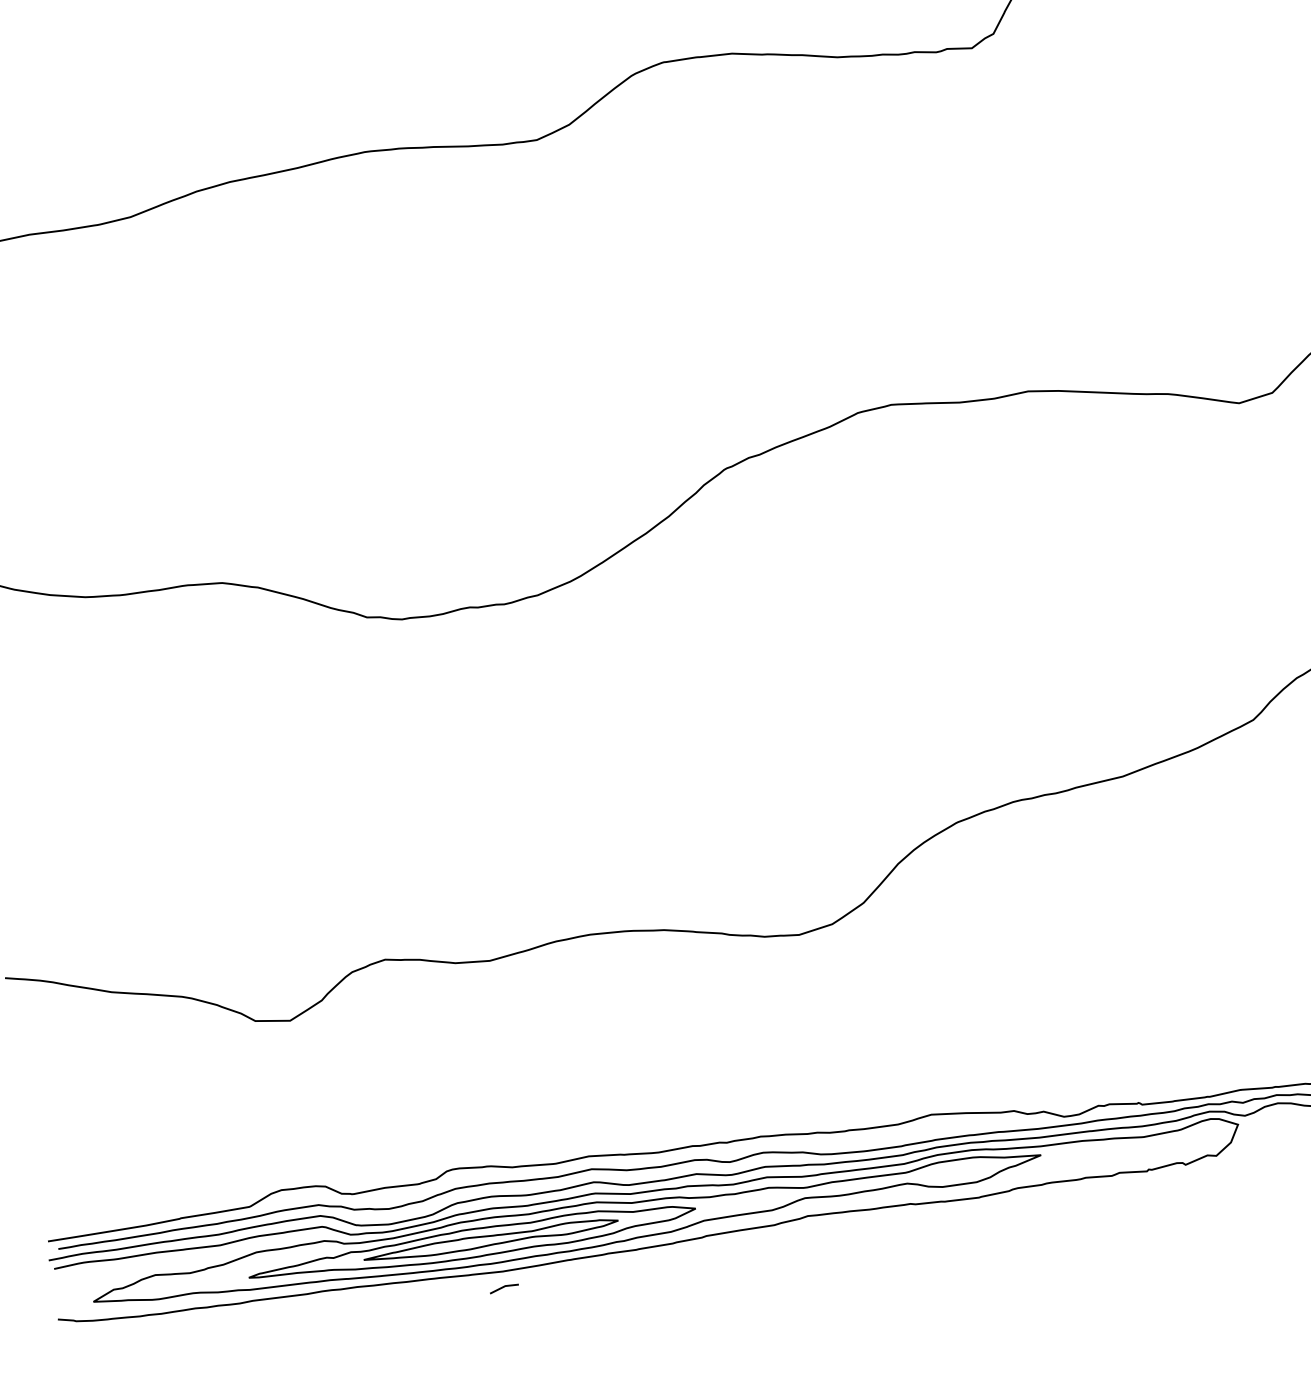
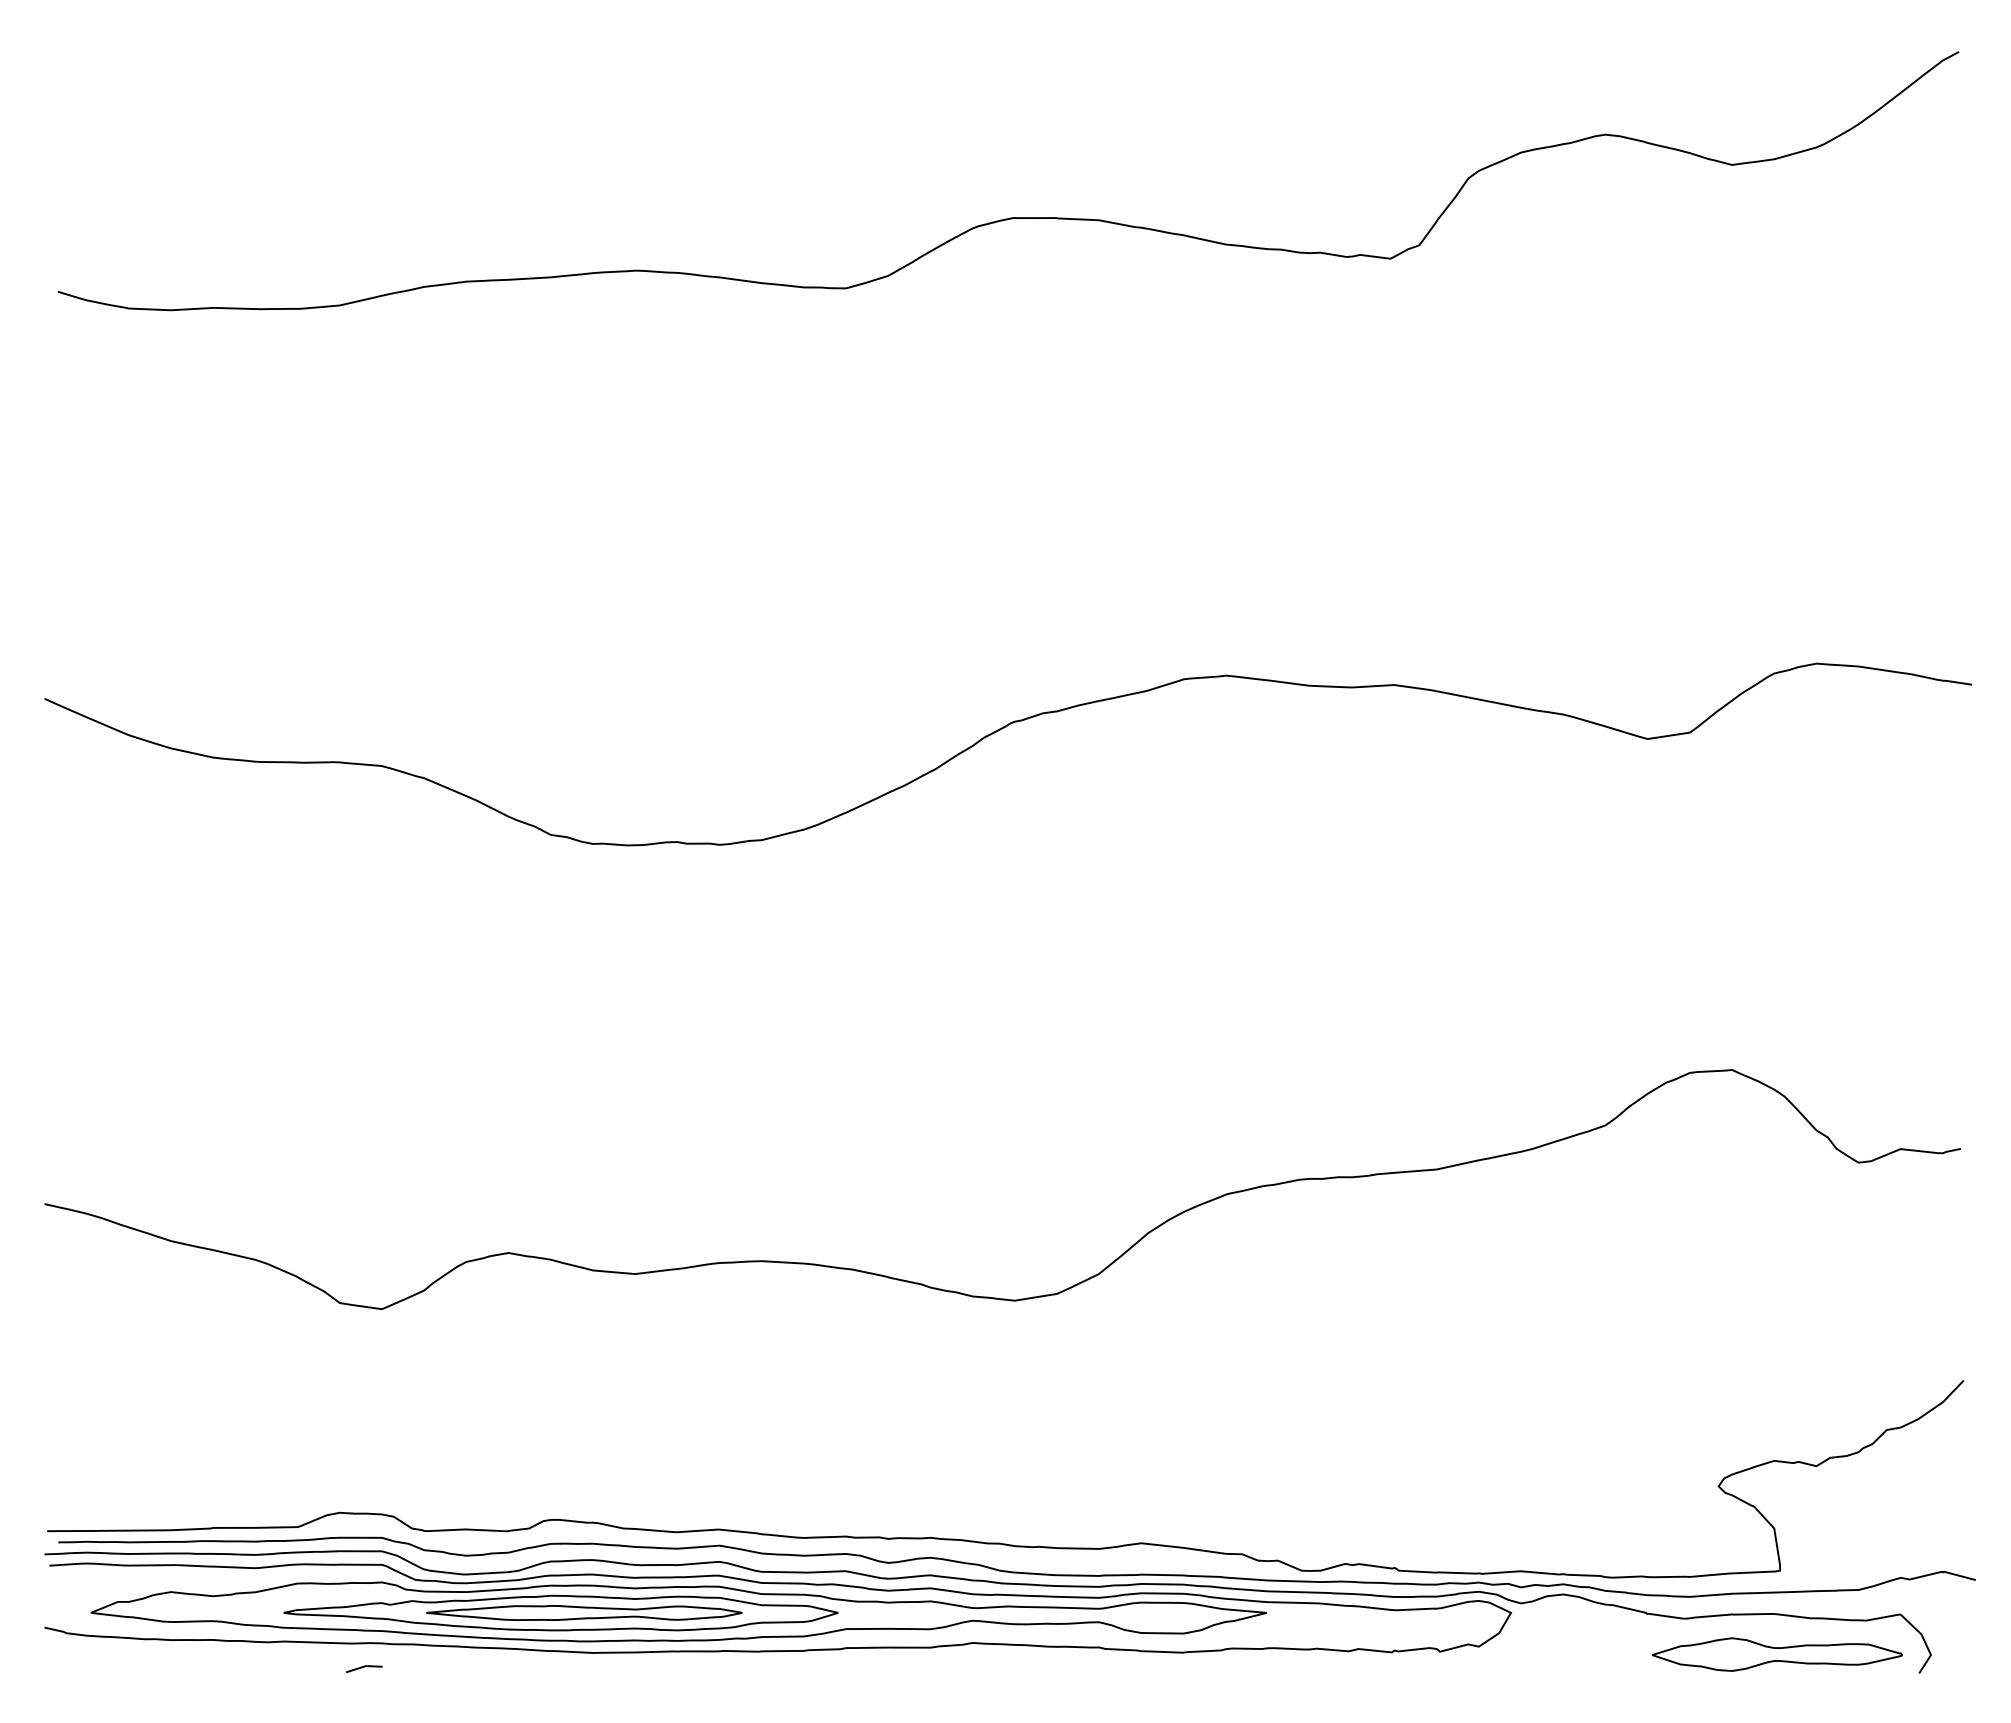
line: (504, 1287) -> (364, 1667), moved

